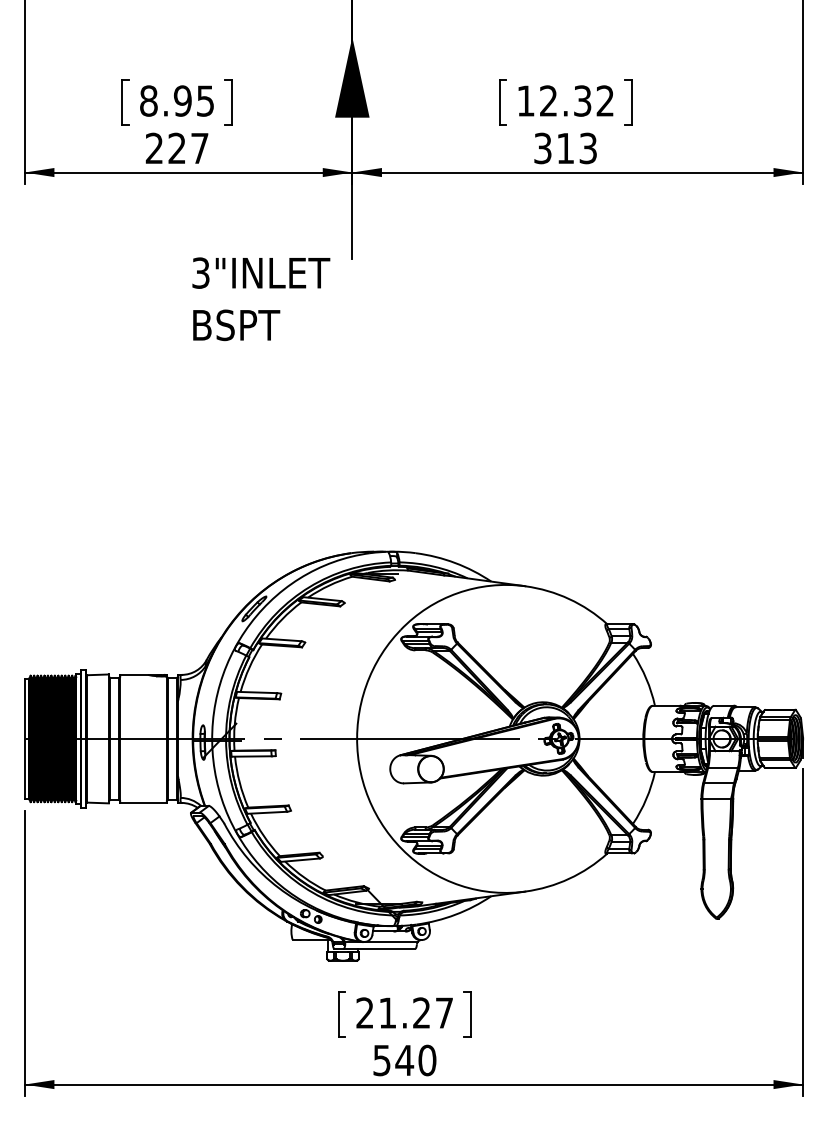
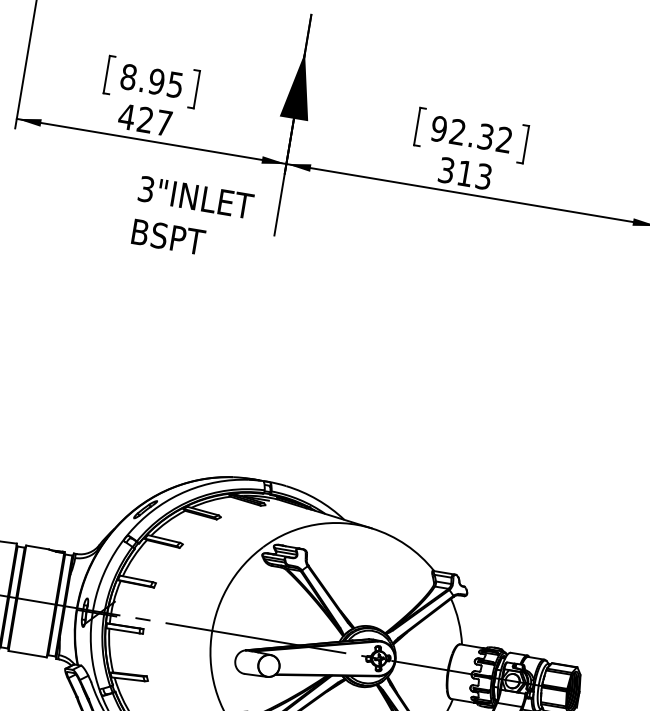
text: (525, 100) -> (438, 128), 12.32 -> 92.32
text: (154, 147) -> (126, 116), 227 -> 427
text: (261, 299) -> (192, 219), moved

